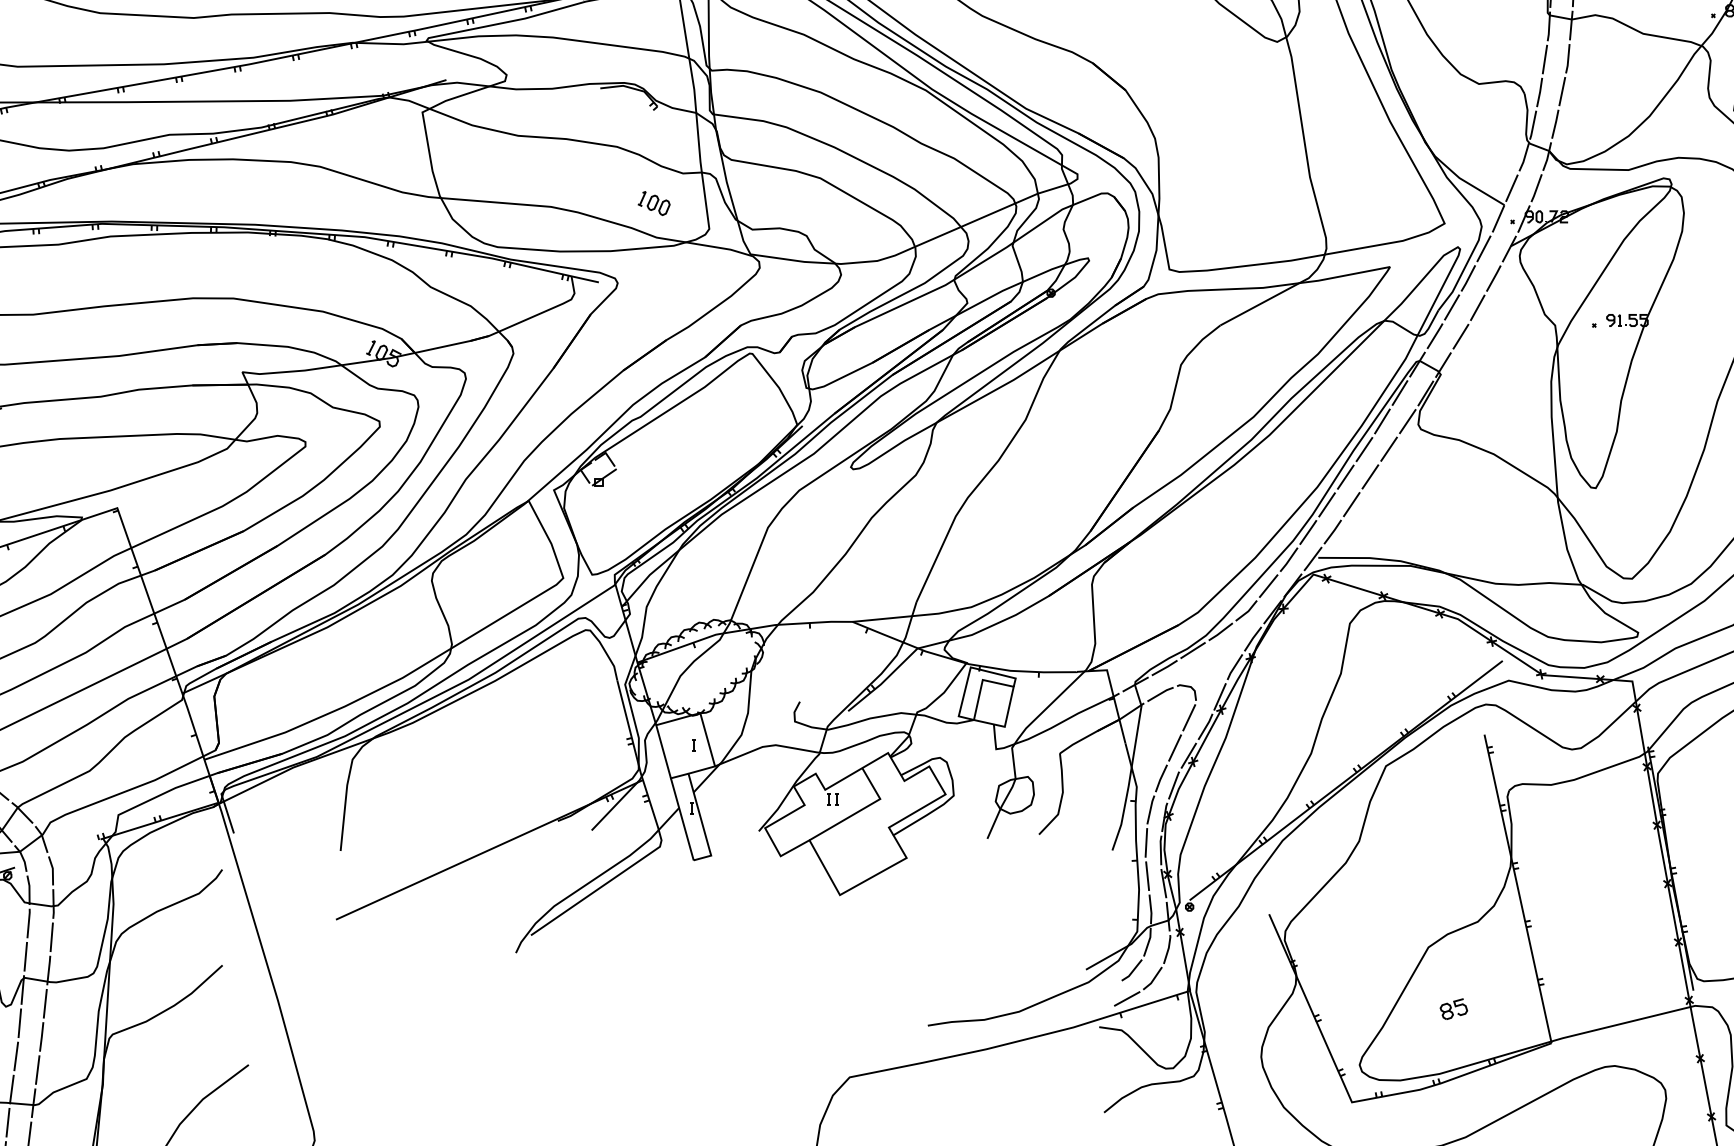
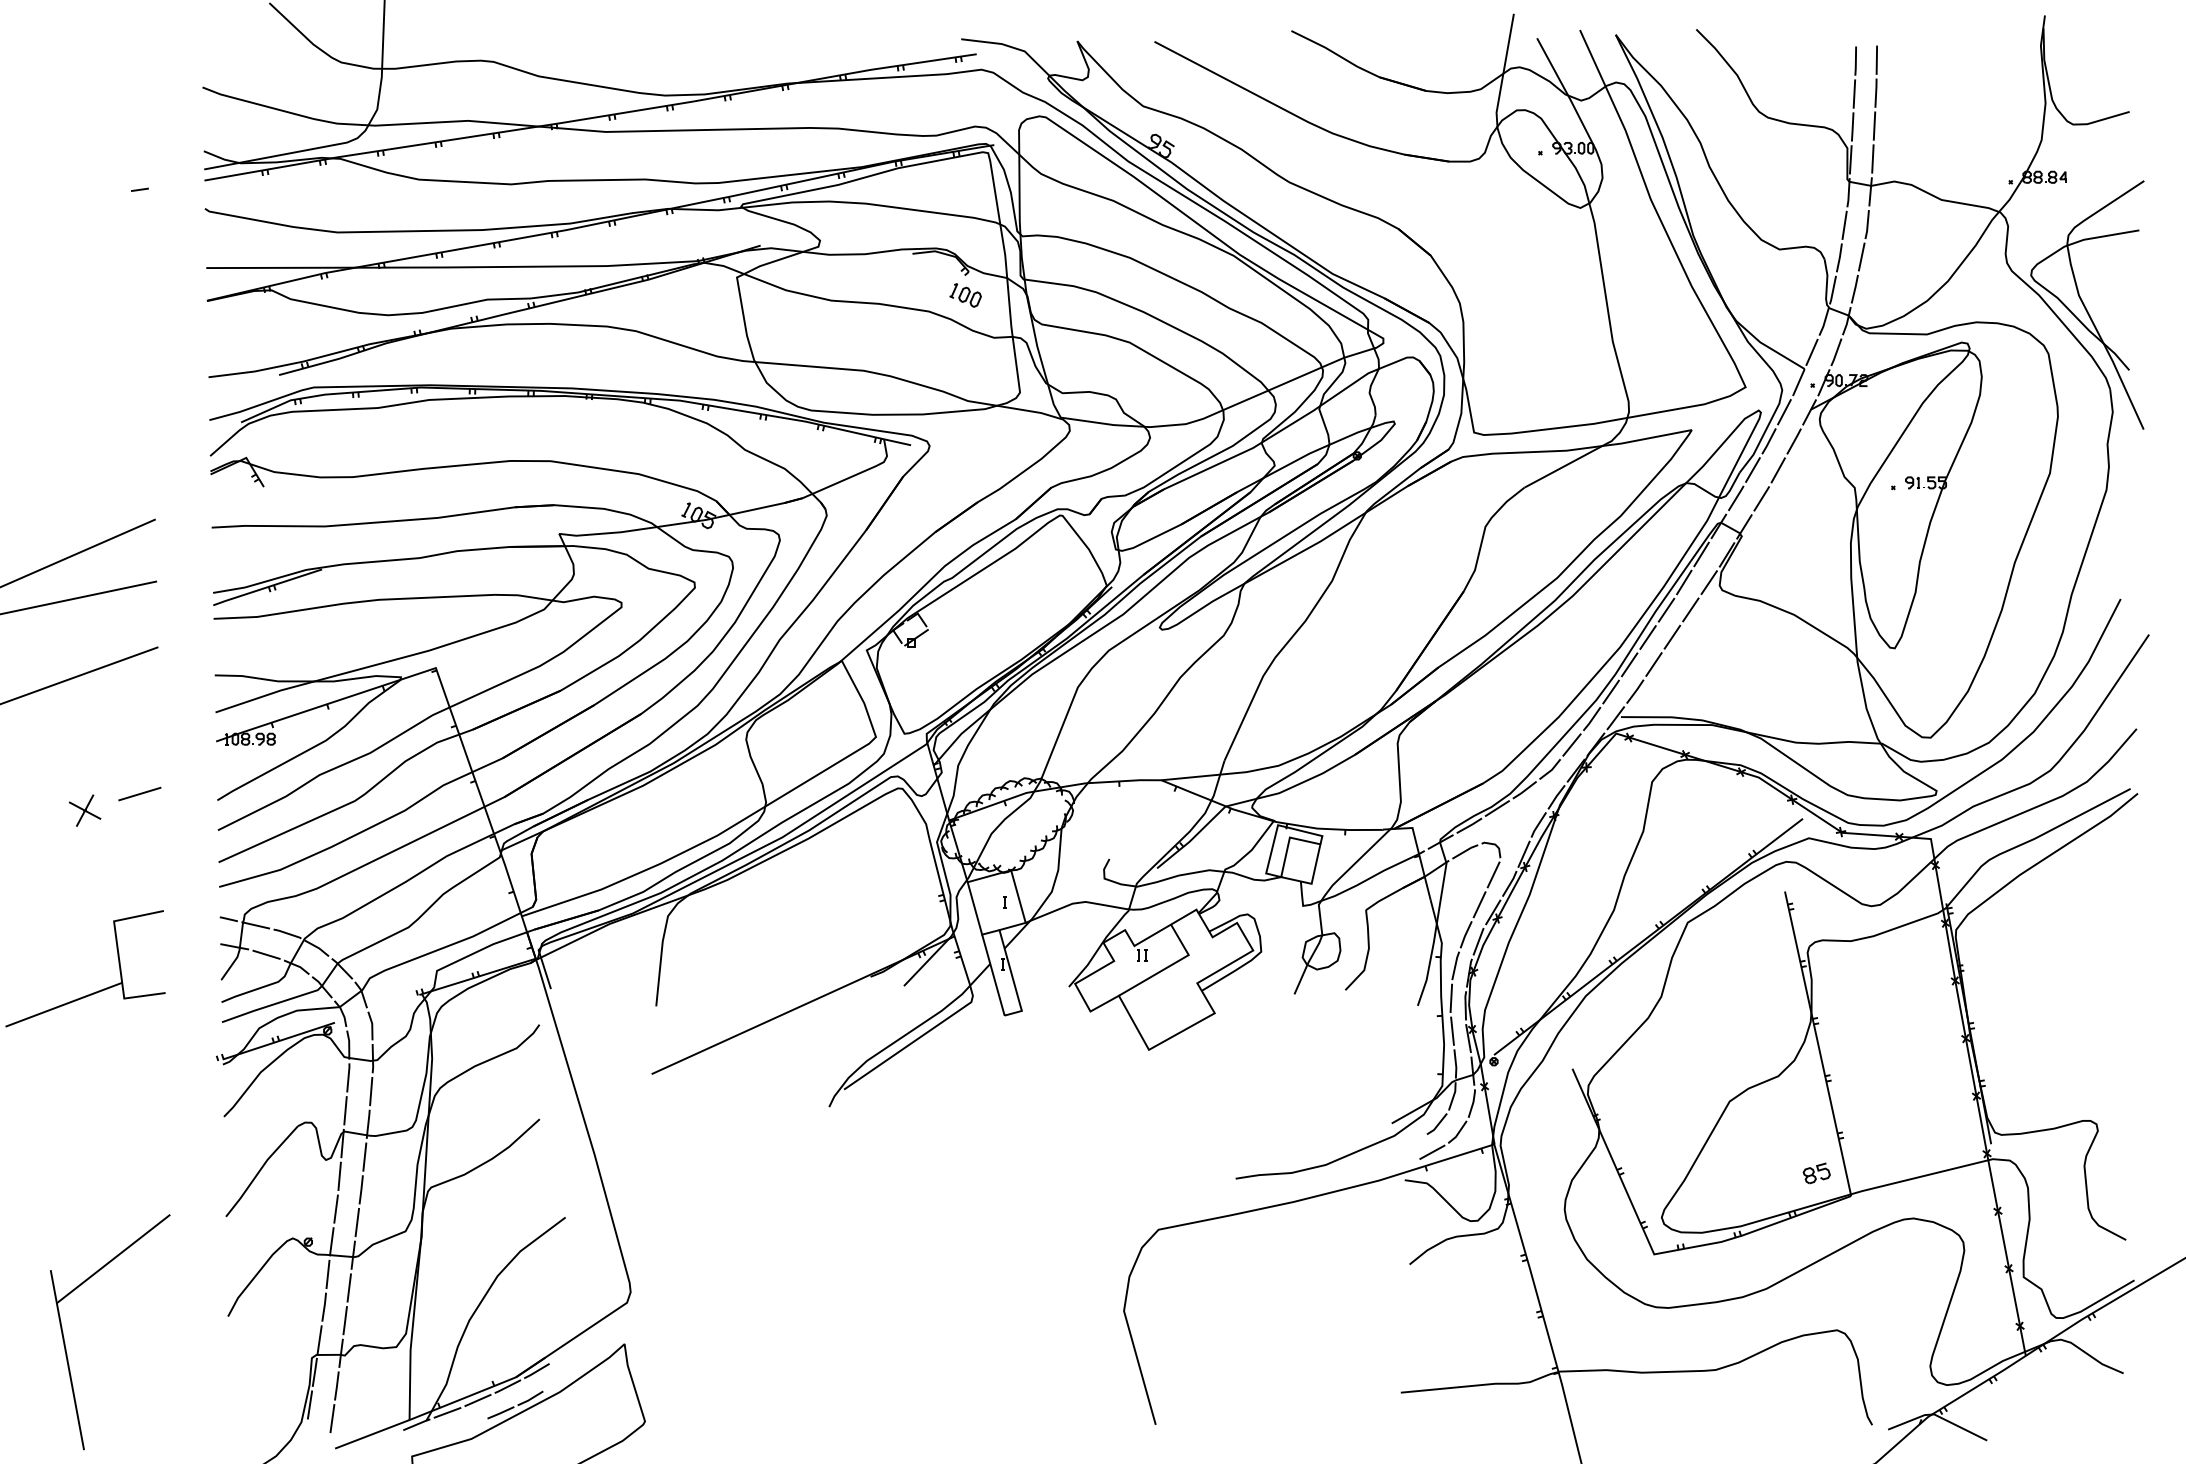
part: (654, 203) -> (965, 295), moved
part: (1453, 1009) -> (1816, 1173), moved

